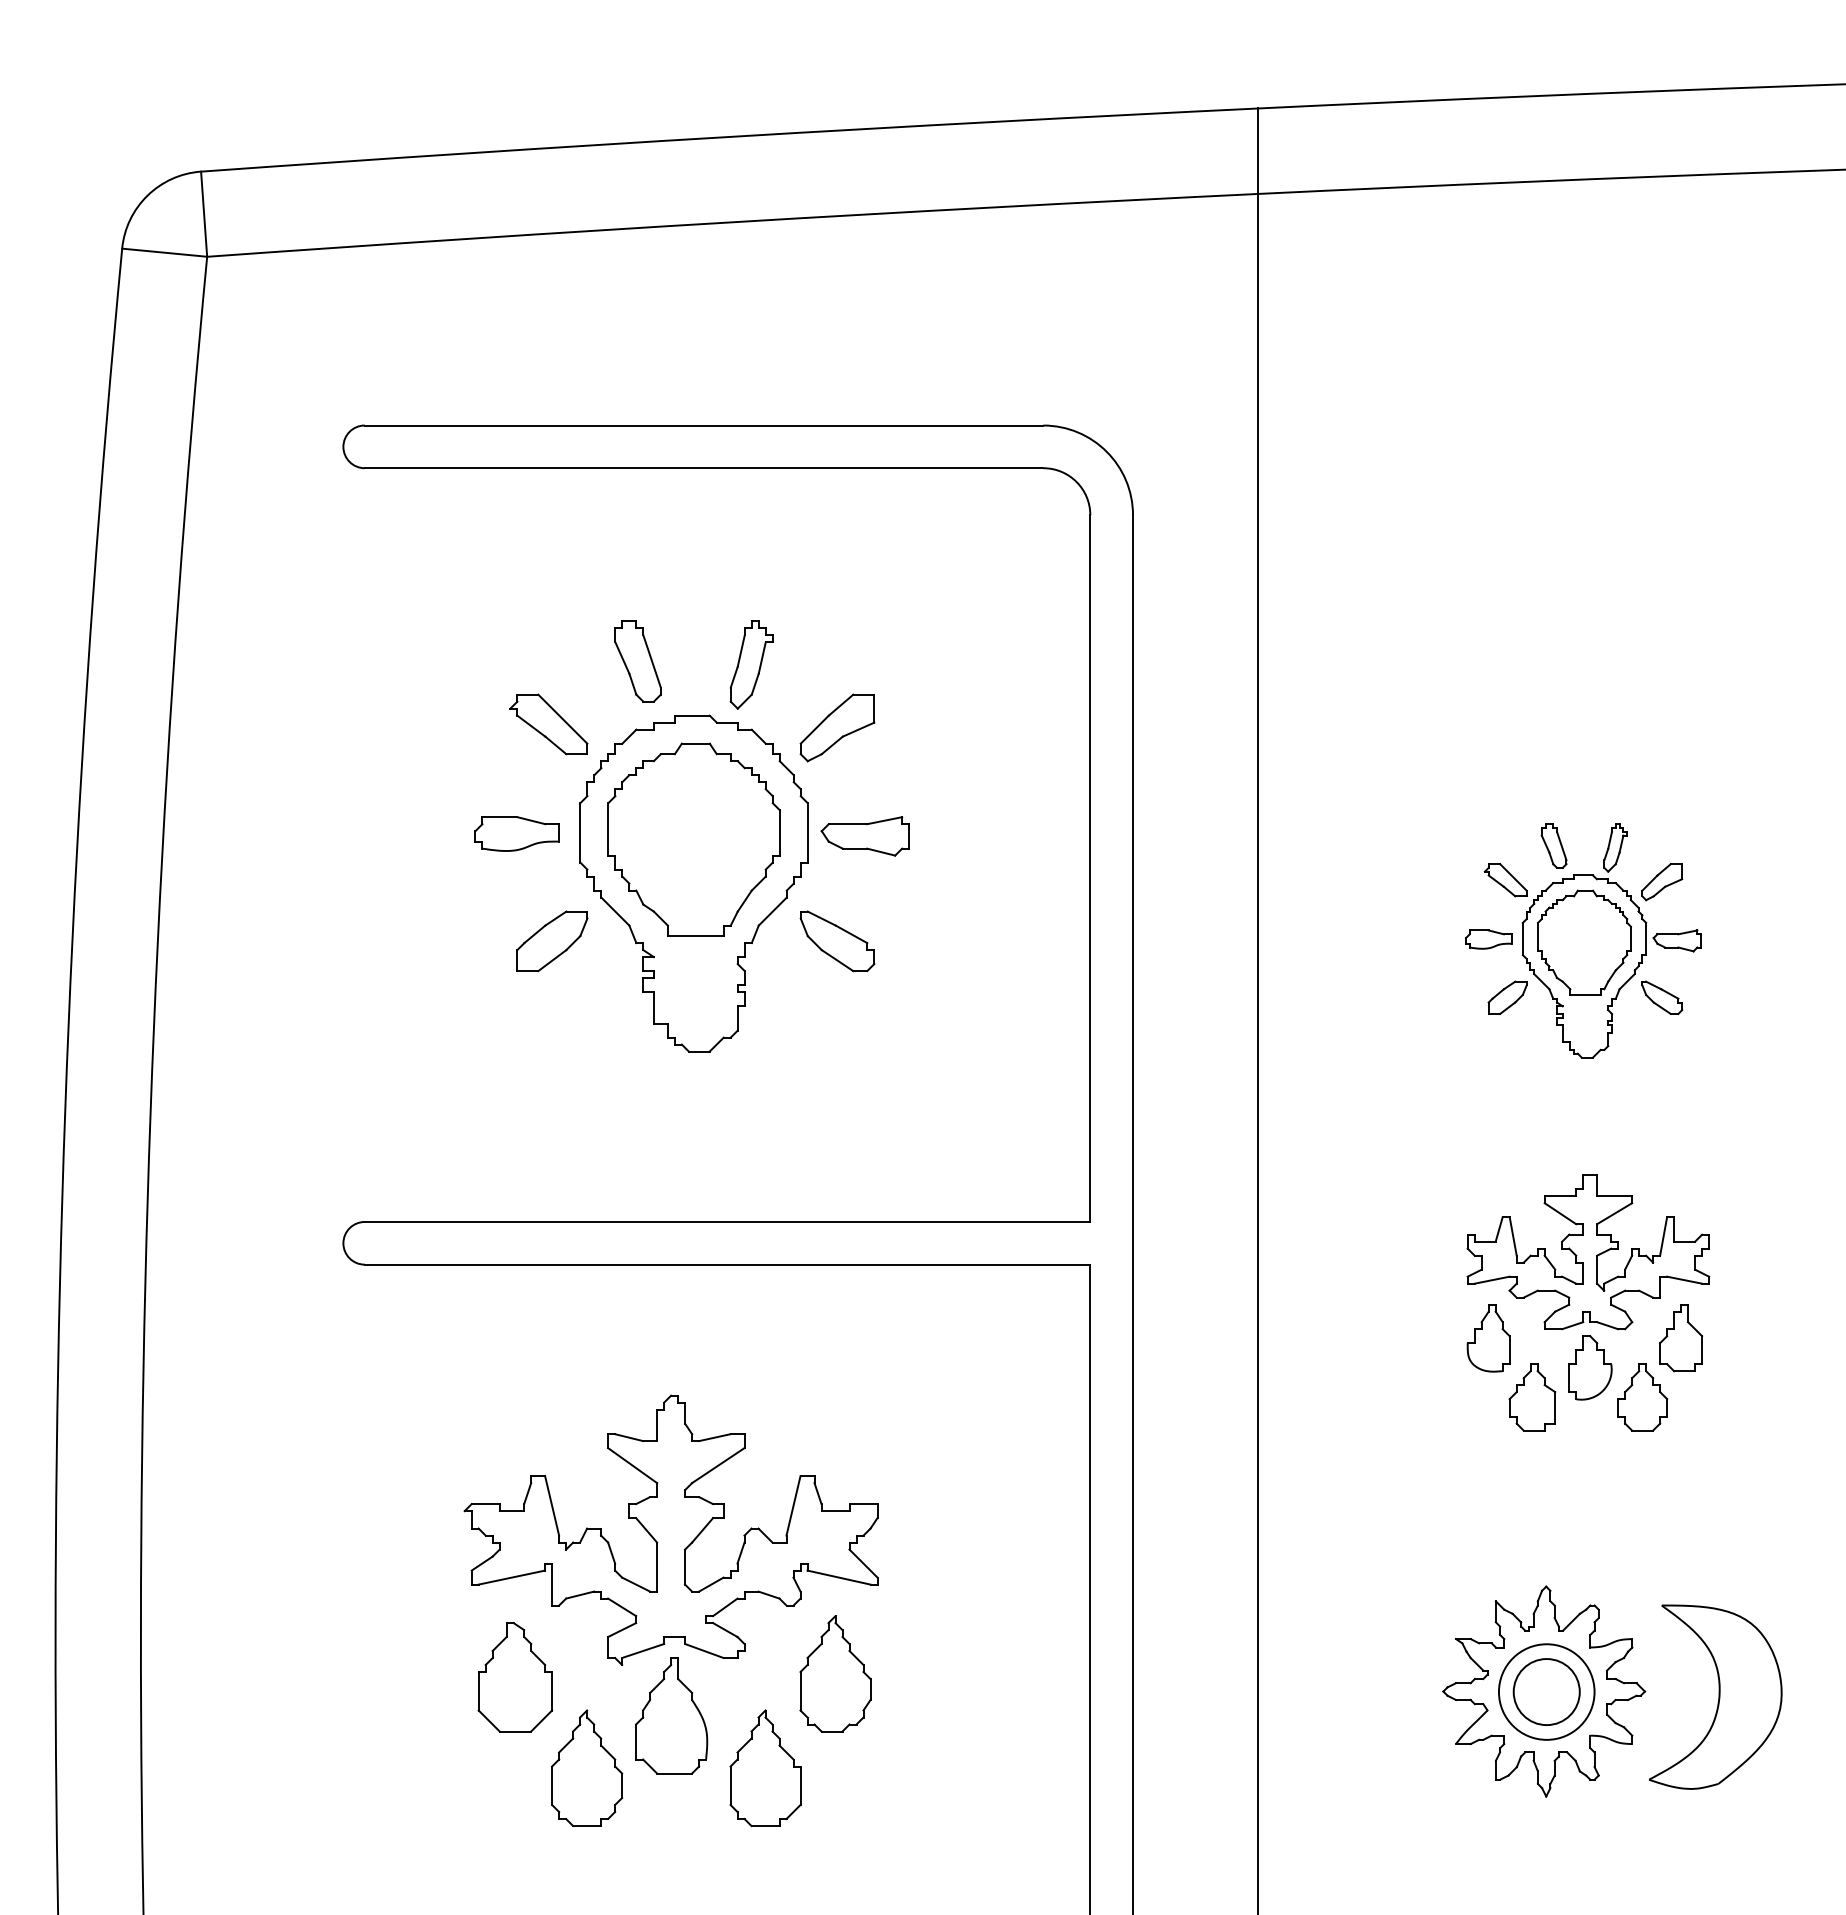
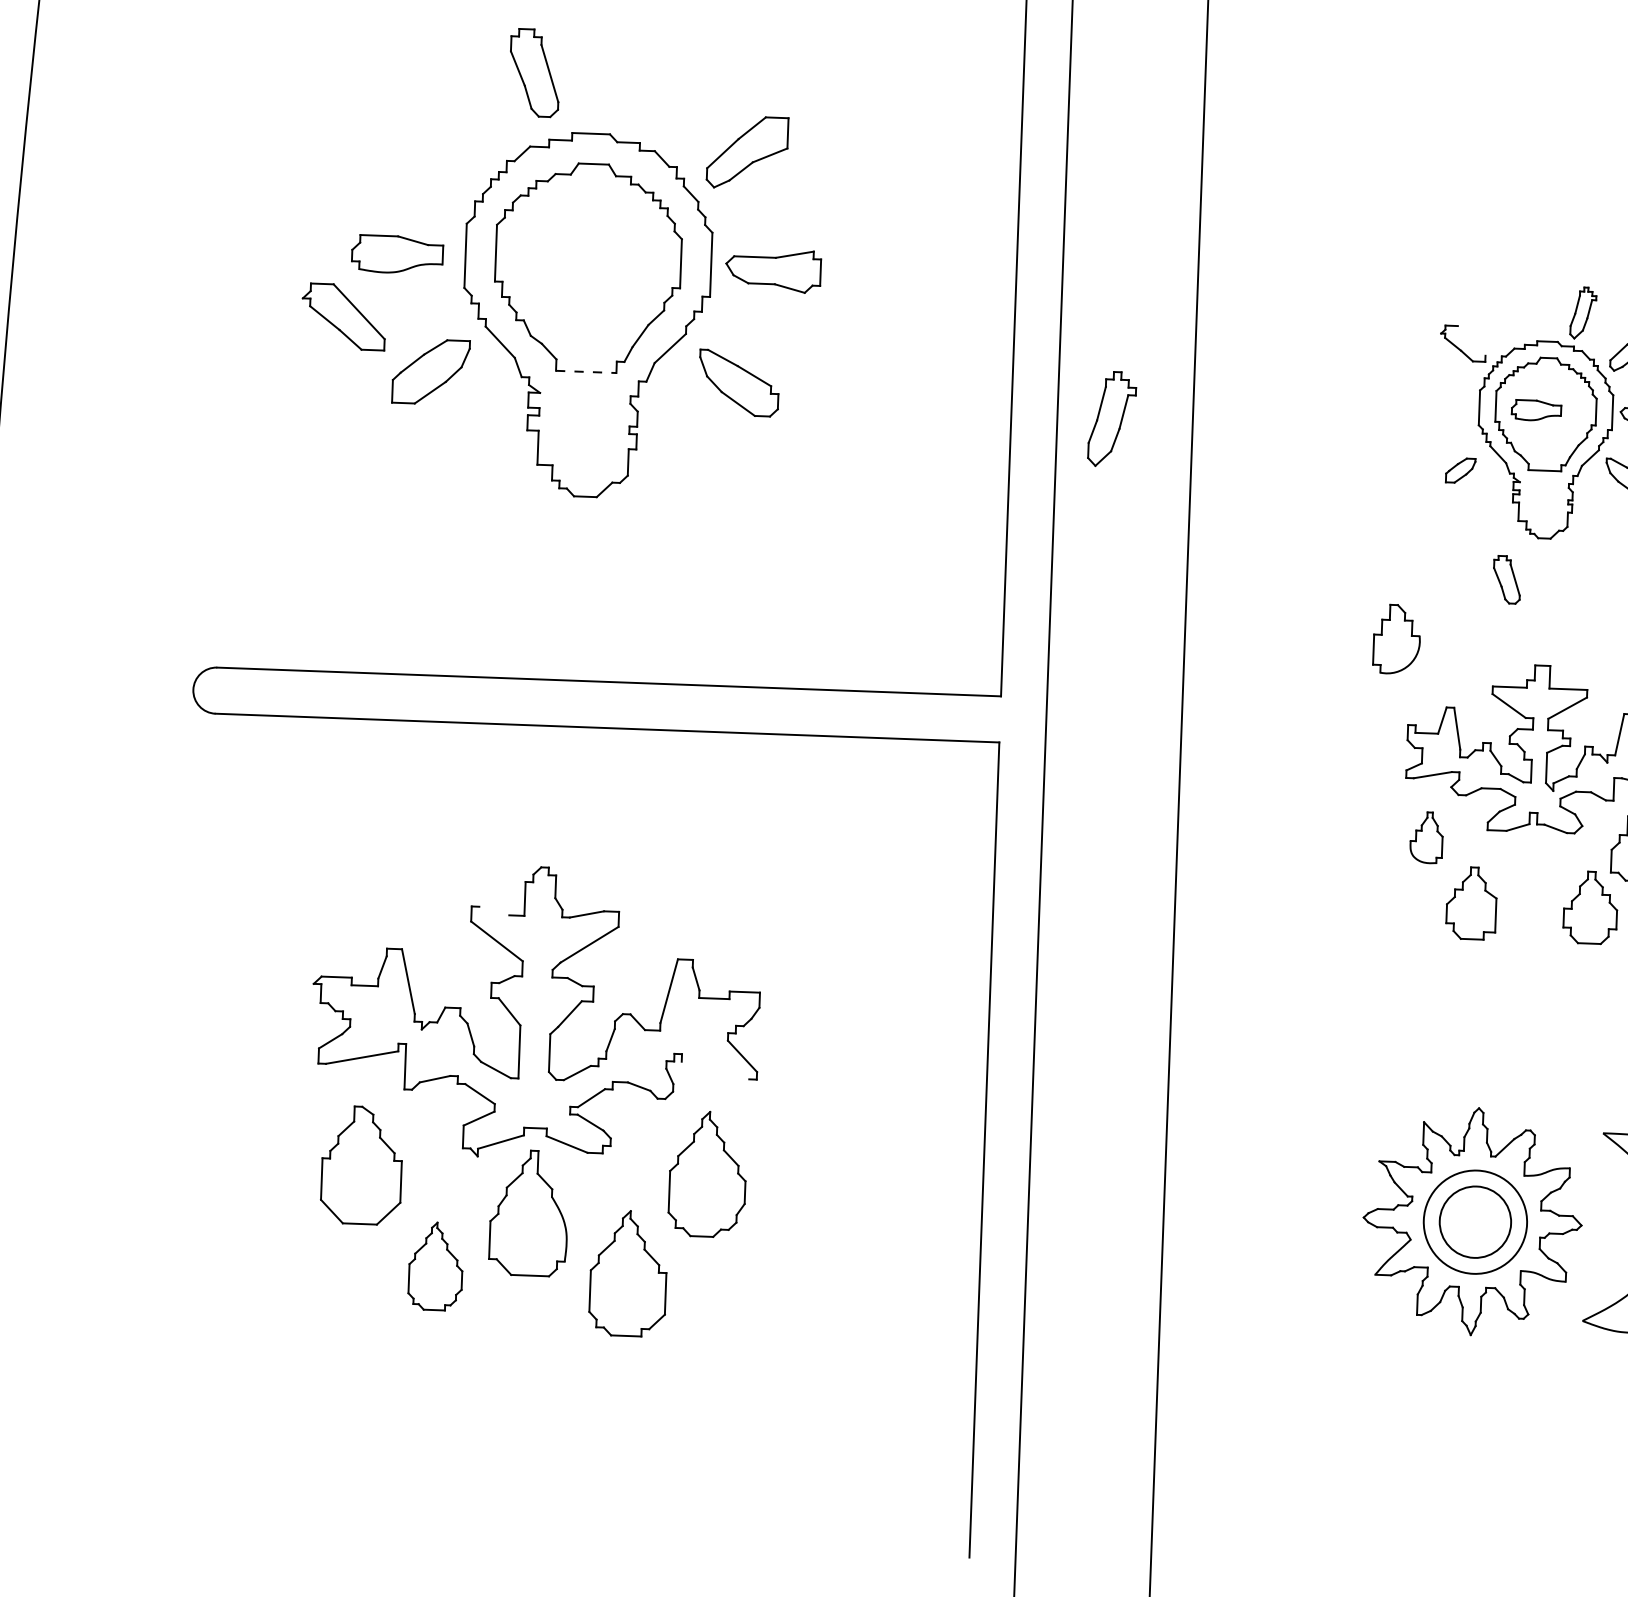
part: (751, 664) -> (1111, 418), moved
part: (548, 724) -> (343, 316), moved
part: (1553, 845) -> (1506, 579), moved
line: (1513, 877) -> (1471, 341), removed
line: (695, 936) -> (585, 372), solid -> dashed
part: (1488, 939) -> (1536, 410), moved
part: (1507, 997) -> (1460, 470), size x0.7
part: (1488, 1338) -> (1426, 837), size x0.7
part: (1590, 1367) -> (1397, 638), moved
line: (629, 1437) -> (494, 910), removed
line: (838, 1577) -> (714, 1070), removed
part: (587, 1767) -> (436, 1265), size x0.7

